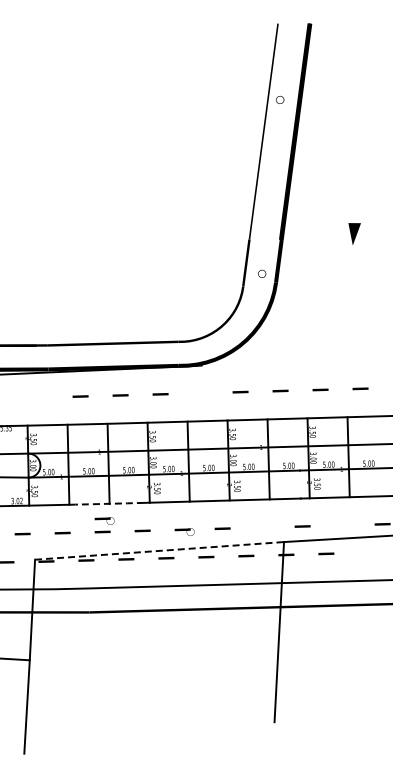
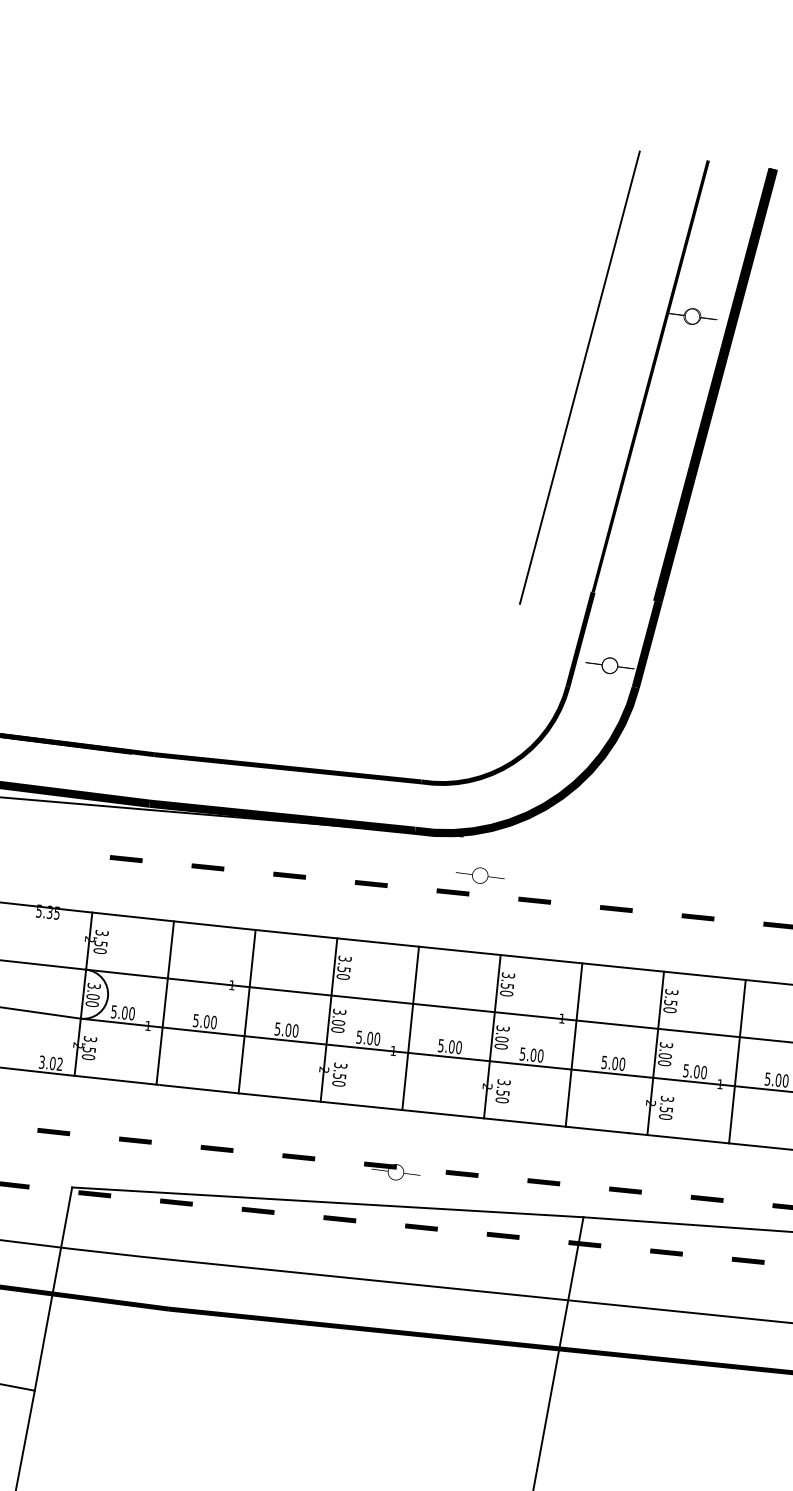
line: (229, 136) -> (579, 377), added
part: (208, 386) -> (470, 880), added
line: (40, 397) -> (126, 858), added
arc: (105, 503) -> (230, 1091), dashed -> solid
part: (104, 520) -> (223, 1125), removed
line: (342, 525) -> (706, 1199), added
line: (262, 527) -> (543, 1181), added
line: (159, 550) -> (327, 1201), dashed -> solid
line: (366, 552) -> (748, 1260), added

